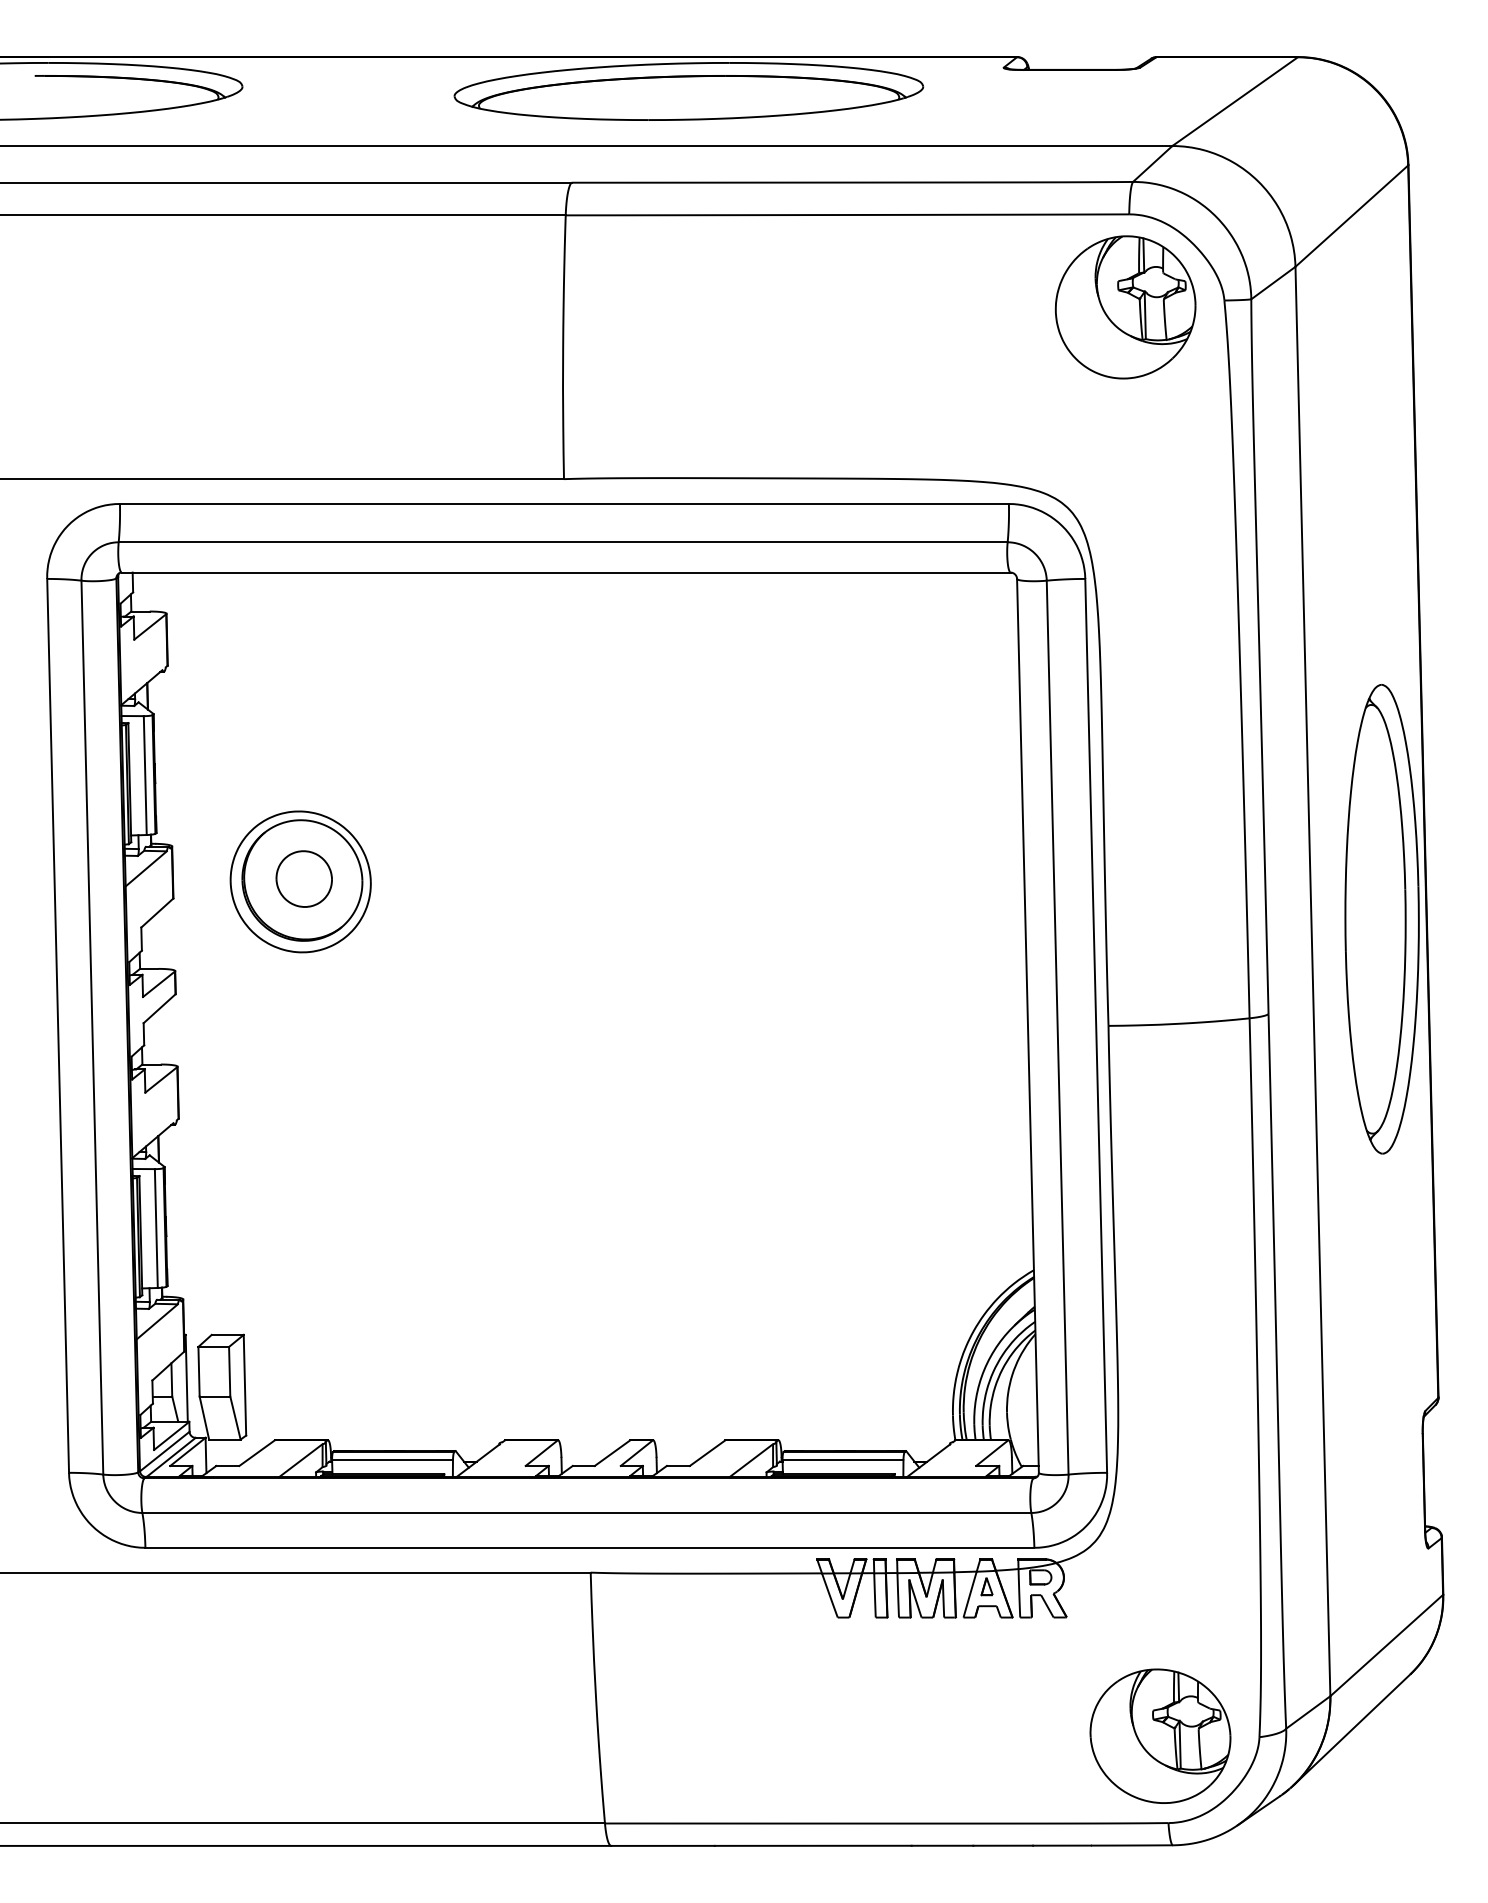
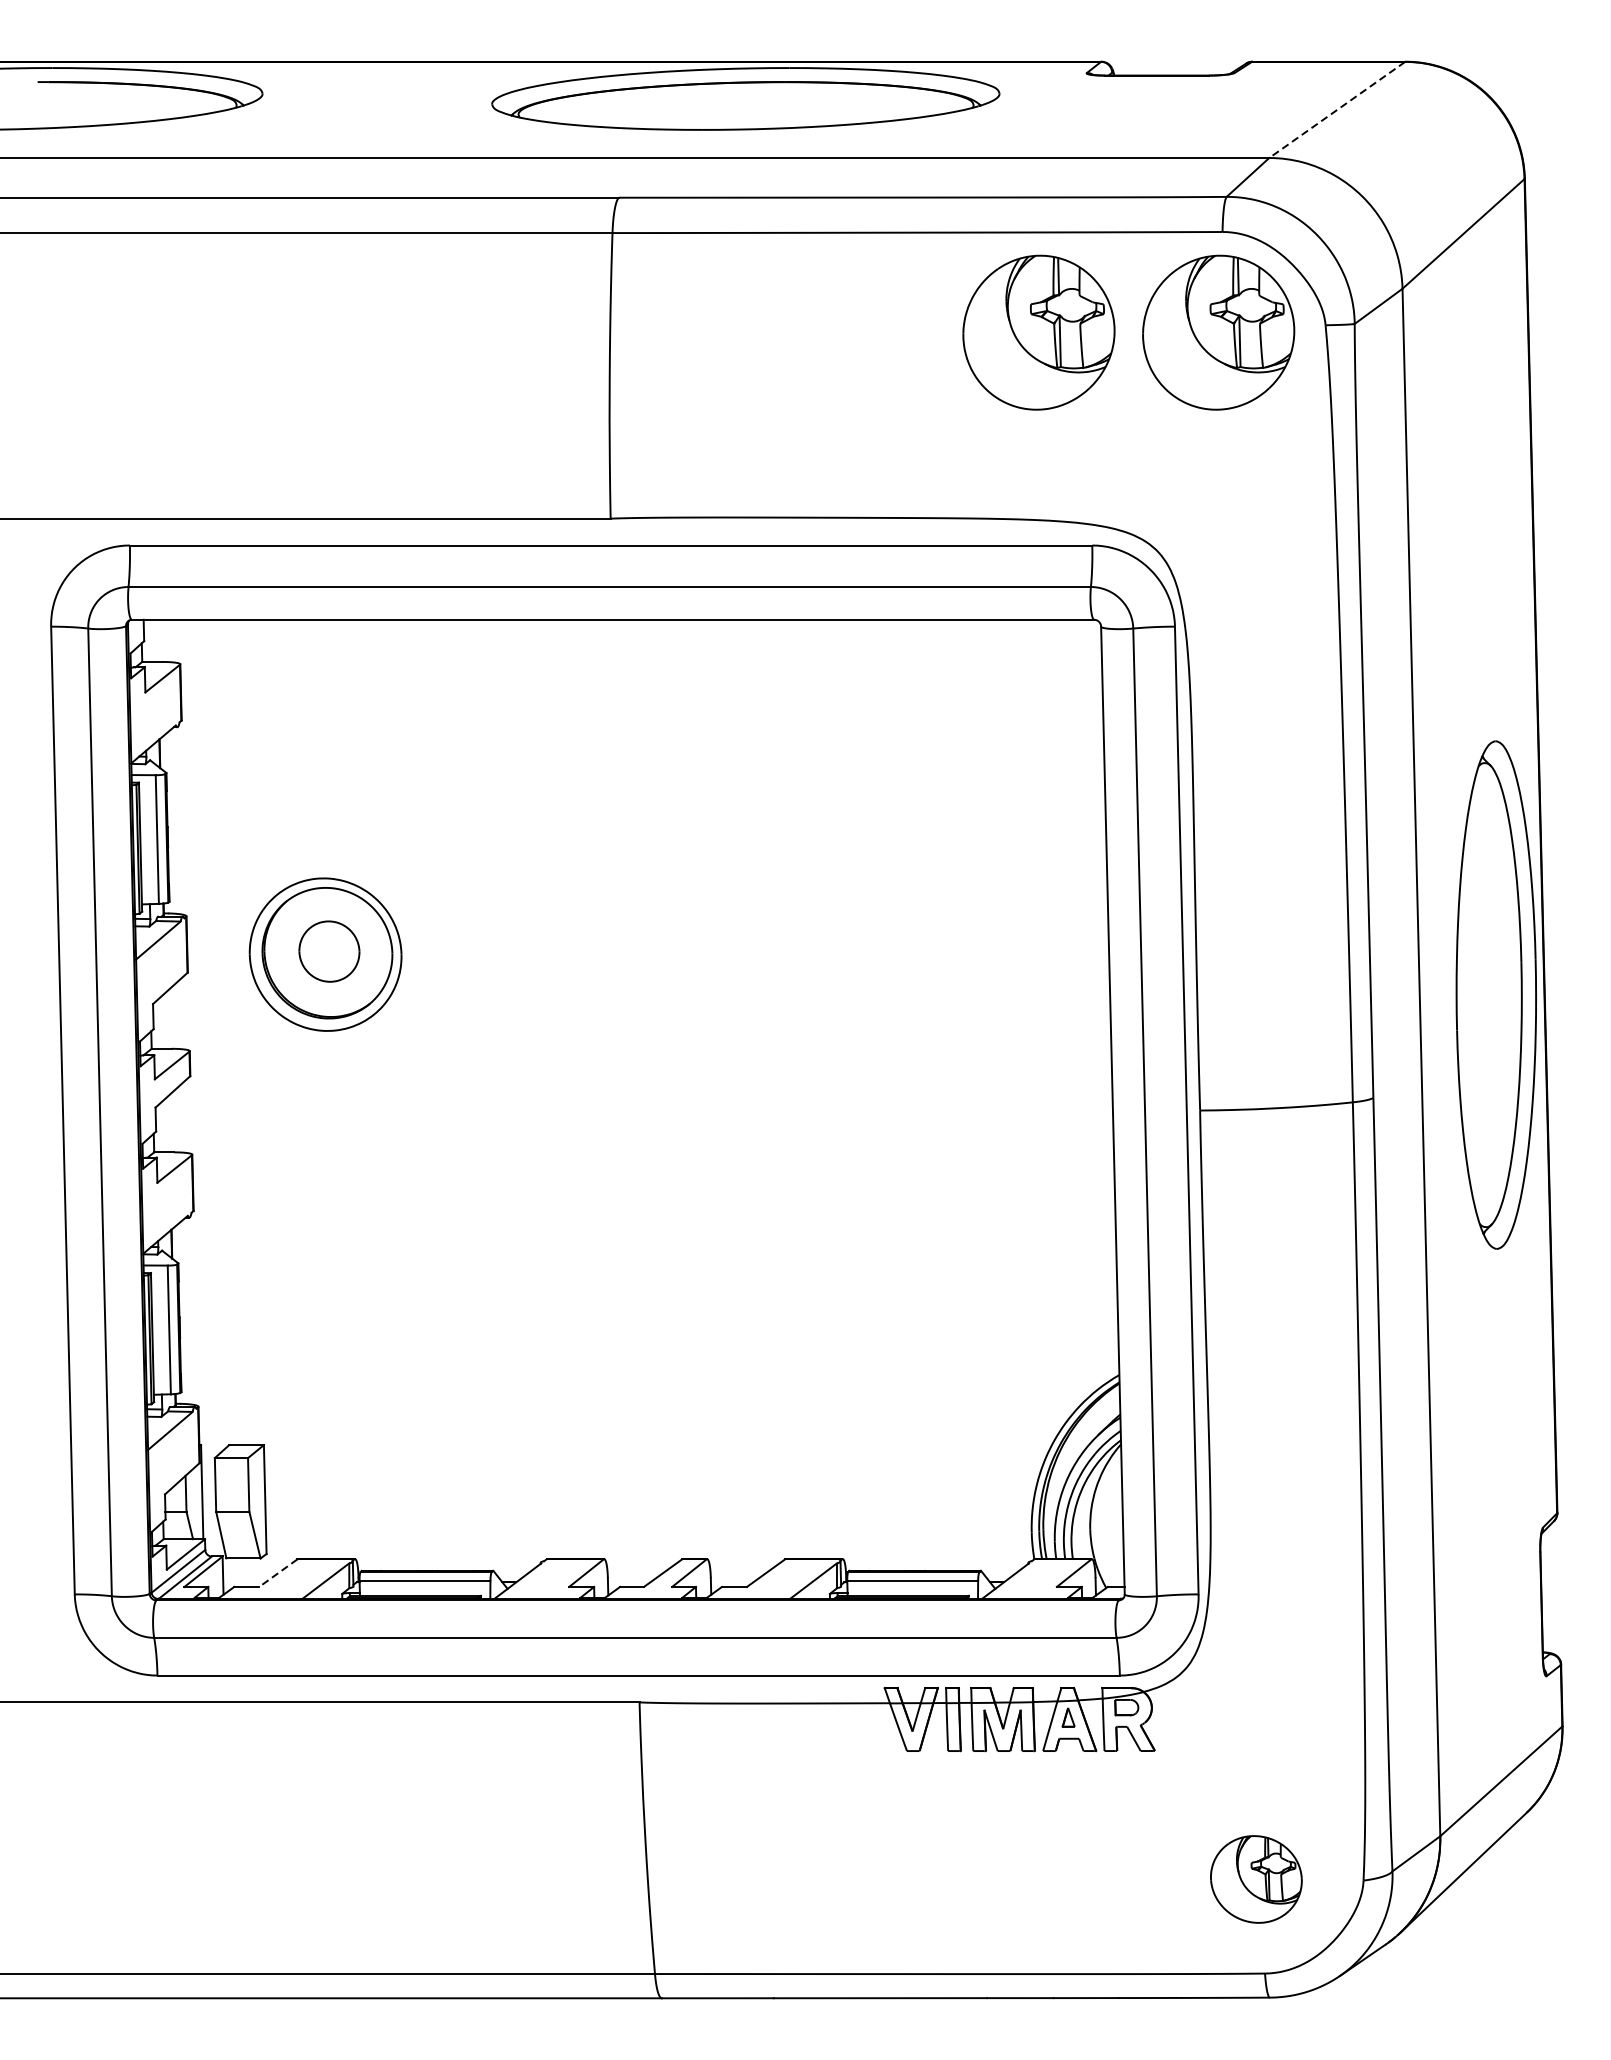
line: (1235, 101) -> (1337, 109), solid -> dashed
part: (959, 307) -> (1038, 332), added
line: (257, 1453) -> (278, 1573), solid -> dashed
part: (1160, 1735) -> (1256, 1878), size x0.6

